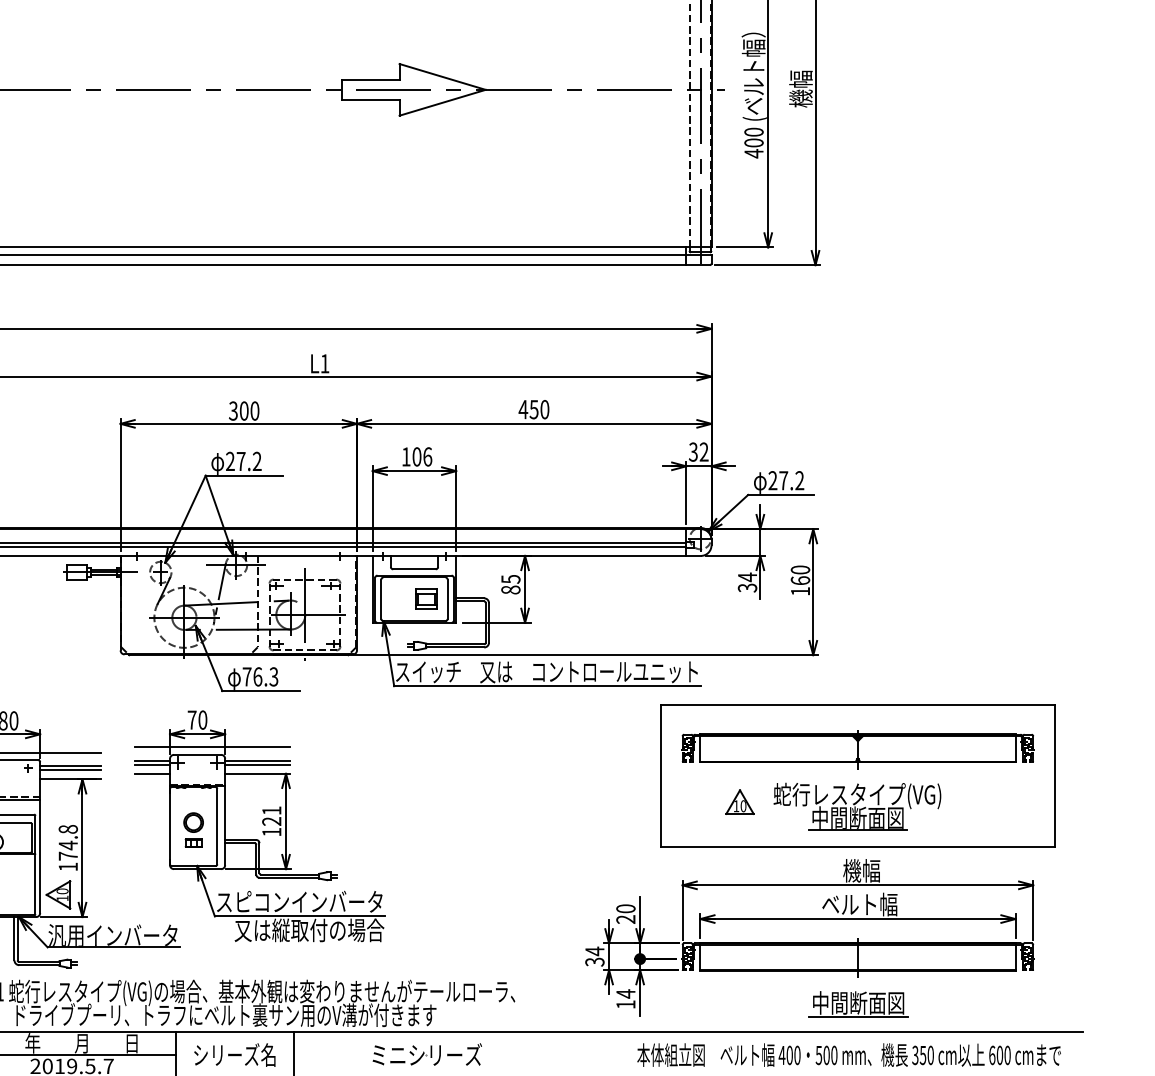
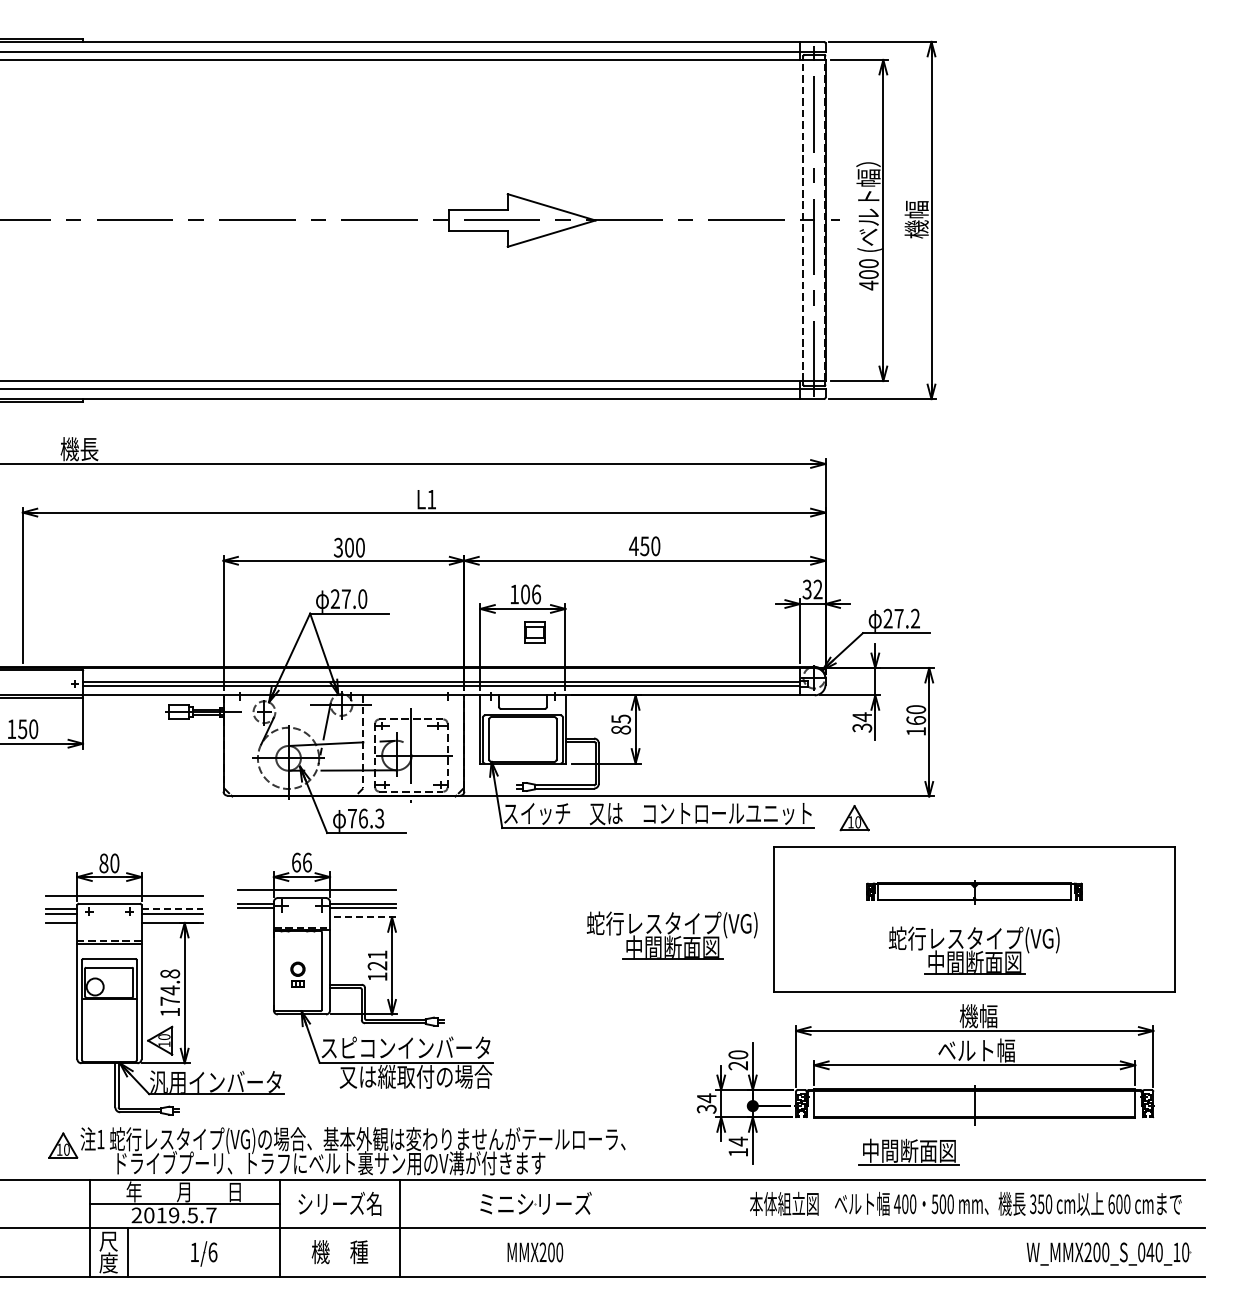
text: (257, 460) -> (362, 598), 27.2 -> 27.0
part: (425, 599) -> (534, 632), moved
text: (197, 719) -> (301, 862), 70 -> 66
part: (857, 749) -> (974, 892), size x0.6
line: (70, 766) -> (172, 909), solid -> dashed
line: (152, 773) -> (255, 917), removed
line: (257, 773) -> (362, 917), solid -> dashed
part: (560, 791) -> (671, 935), added
part: (739, 802) -> (854, 818), moved
part: (193, 829) -> (297, 974), size x0.7
part: (857, 1003) -> (908, 1151), moved

